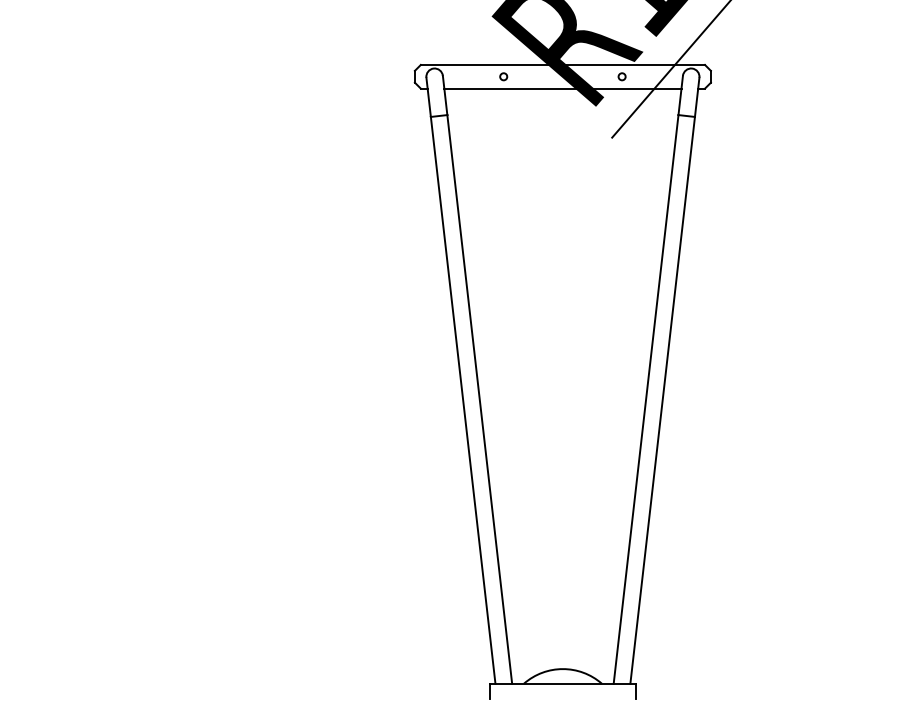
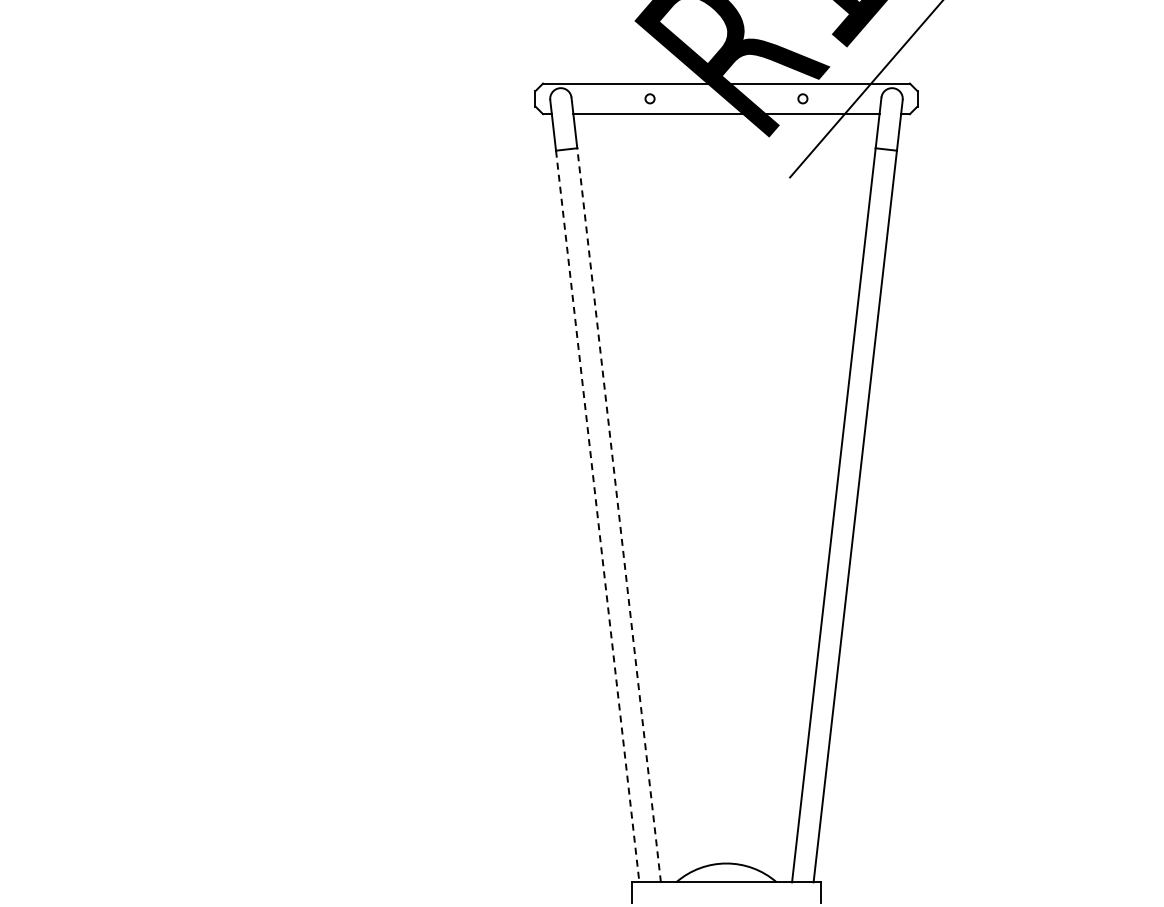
line: (480, 398) -> (619, 514), solid -> dashed
line: (463, 401) -> (597, 517), solid -> dashed

